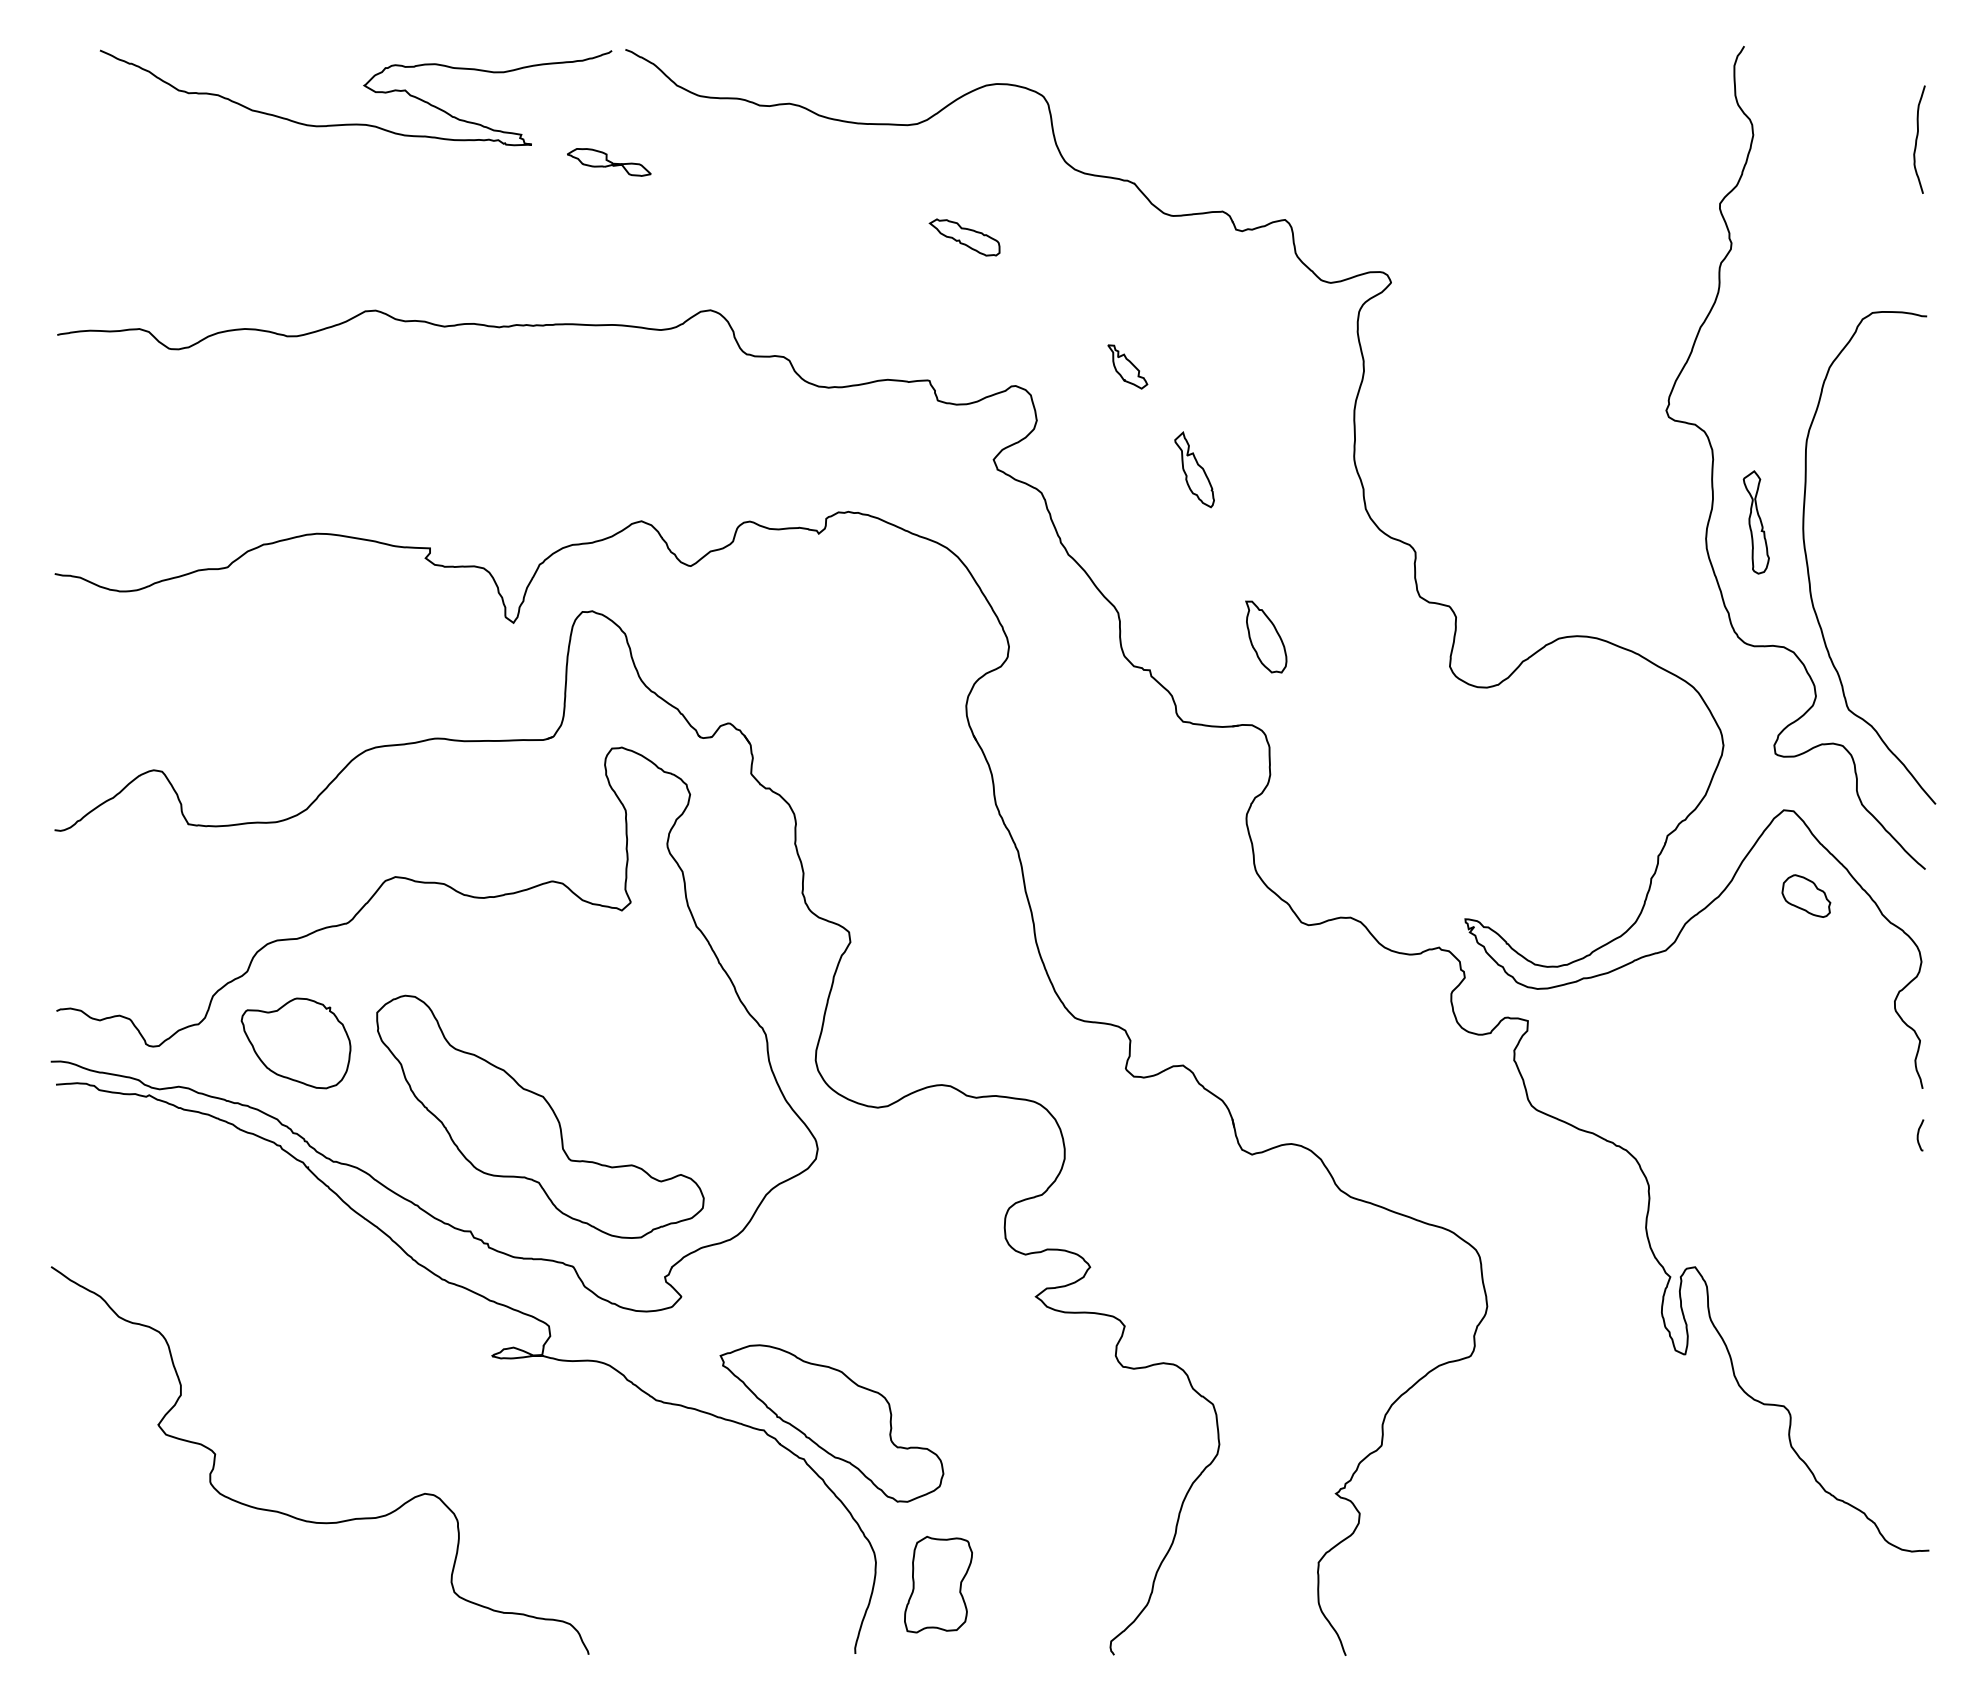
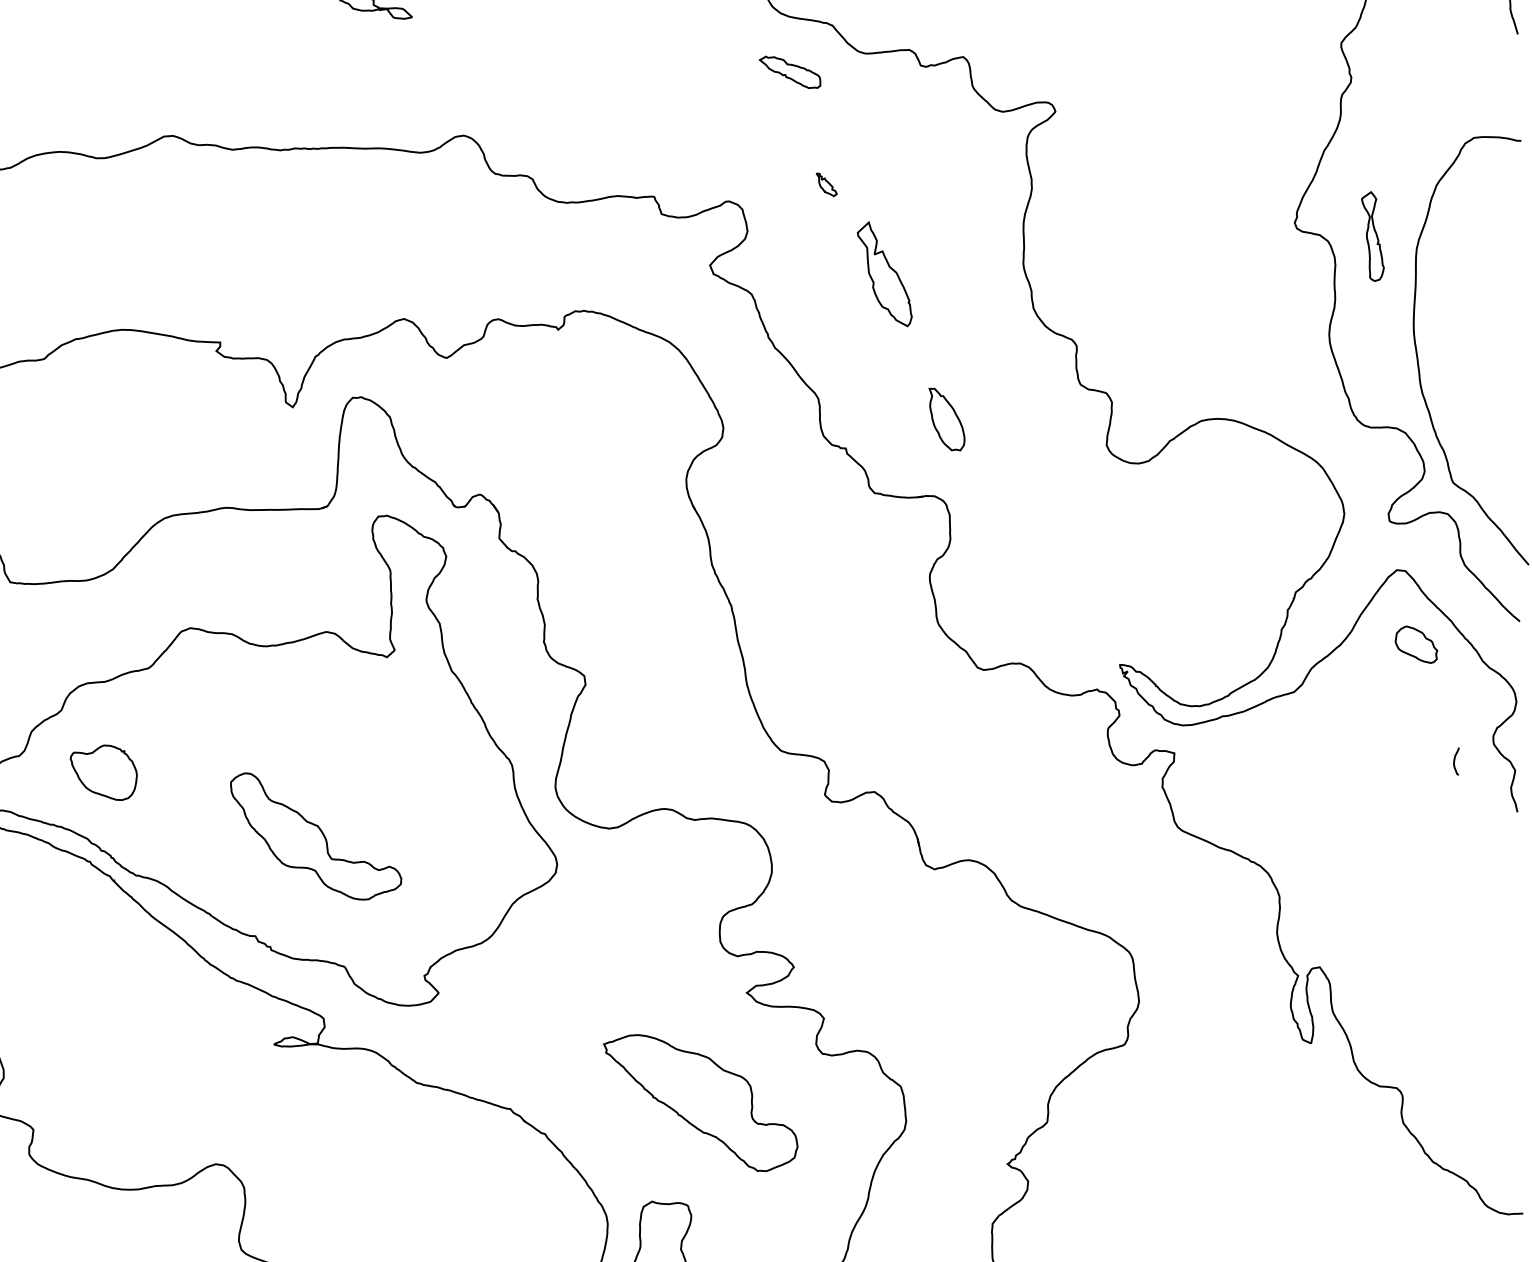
part: (964, 237) -> (789, 72), moved
part: (1127, 366) -> (826, 184), size x0.6
part: (1194, 469) -> (884, 273), size x1.6
part: (1755, 522) -> (1372, 236), moved
part: (295, 1043) -> (103, 772), size x0.7
part: (540, 1116) -> (316, 836), size x0.6
curve: (1918, 1135) -> (1454, 761), moved
part: (831, 1423) -> (700, 1103), moved

